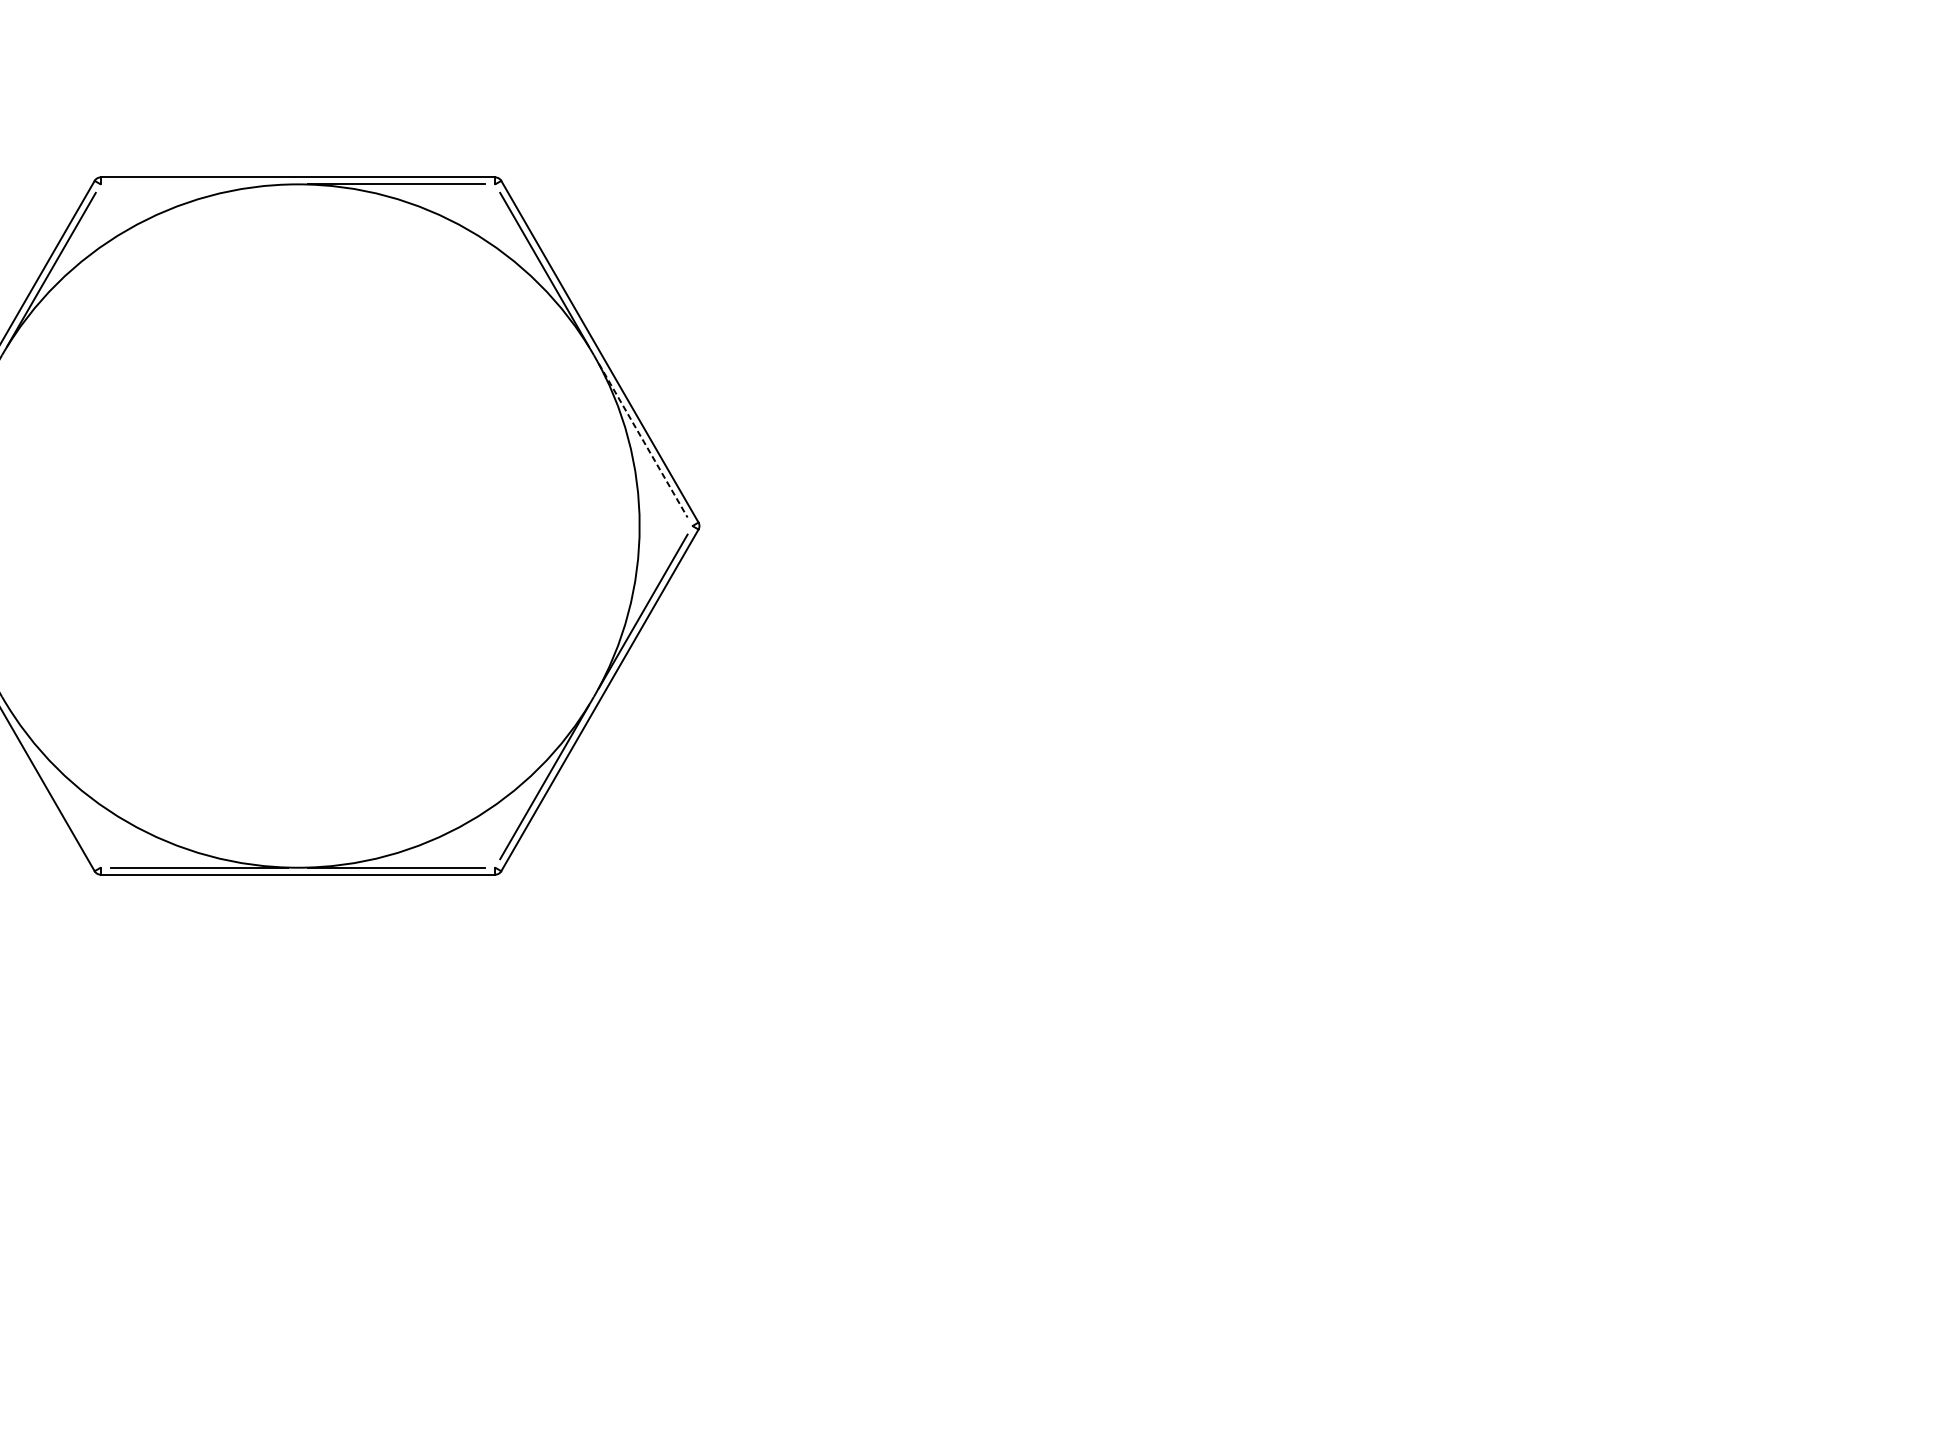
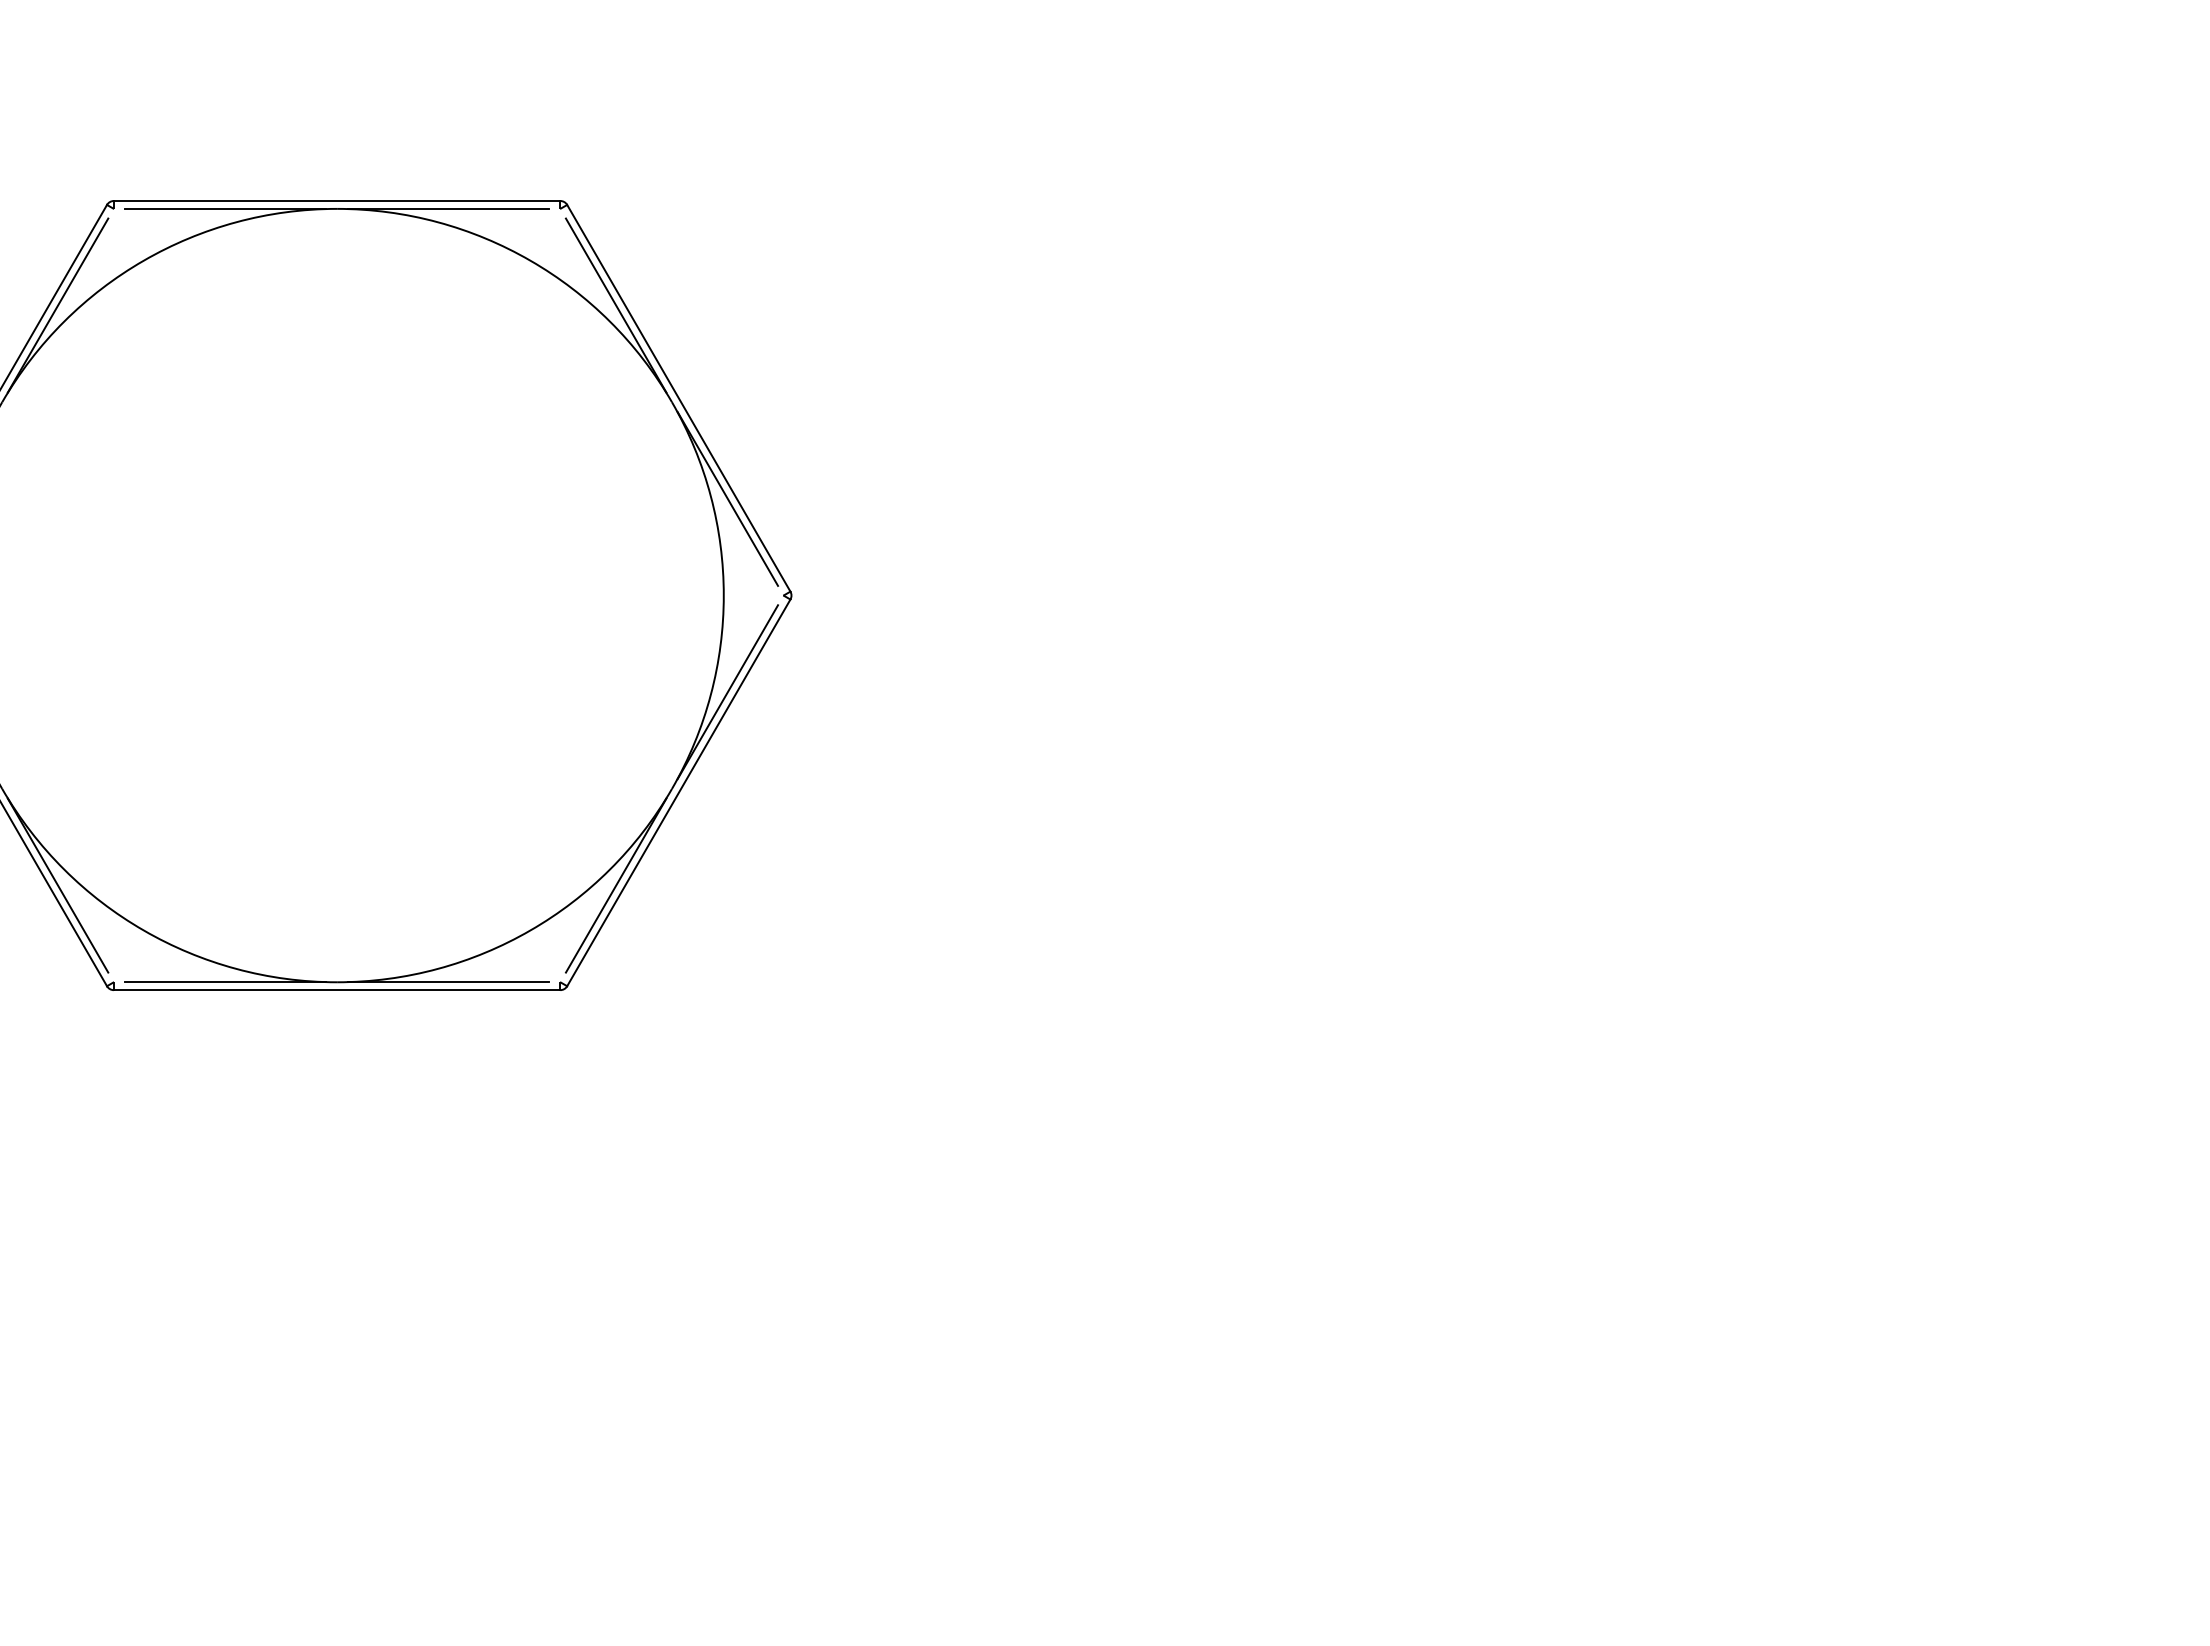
line: (199, 184) -> (225, 208), added
line: (643, 441) -> (728, 499), dashed -> solid
line: (50, 782) -> (57, 885), added

